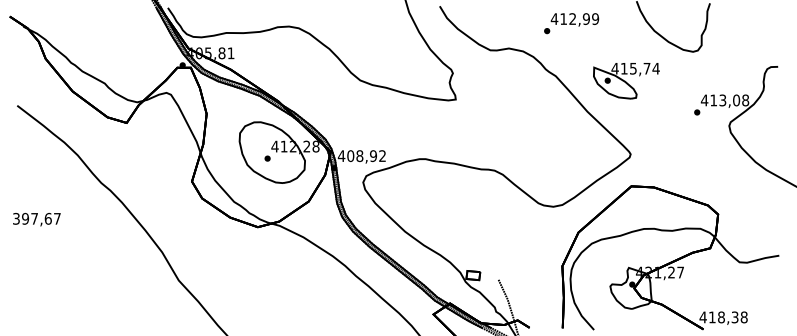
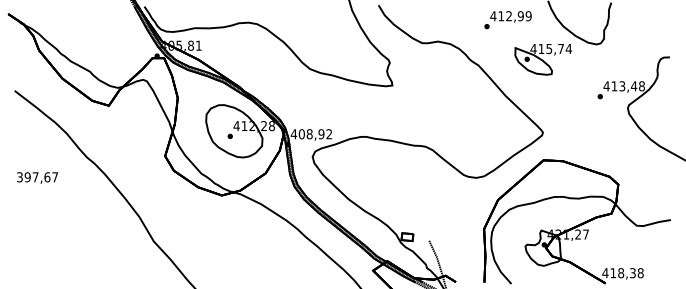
text: (570, 24) -> (507, 20), moved
part: (625, 80) -> (542, 59), moved
text: (735, 100) -> (633, 86), 413,08 -> 413,48
text: (36, 219) -> (37, 177), moved

